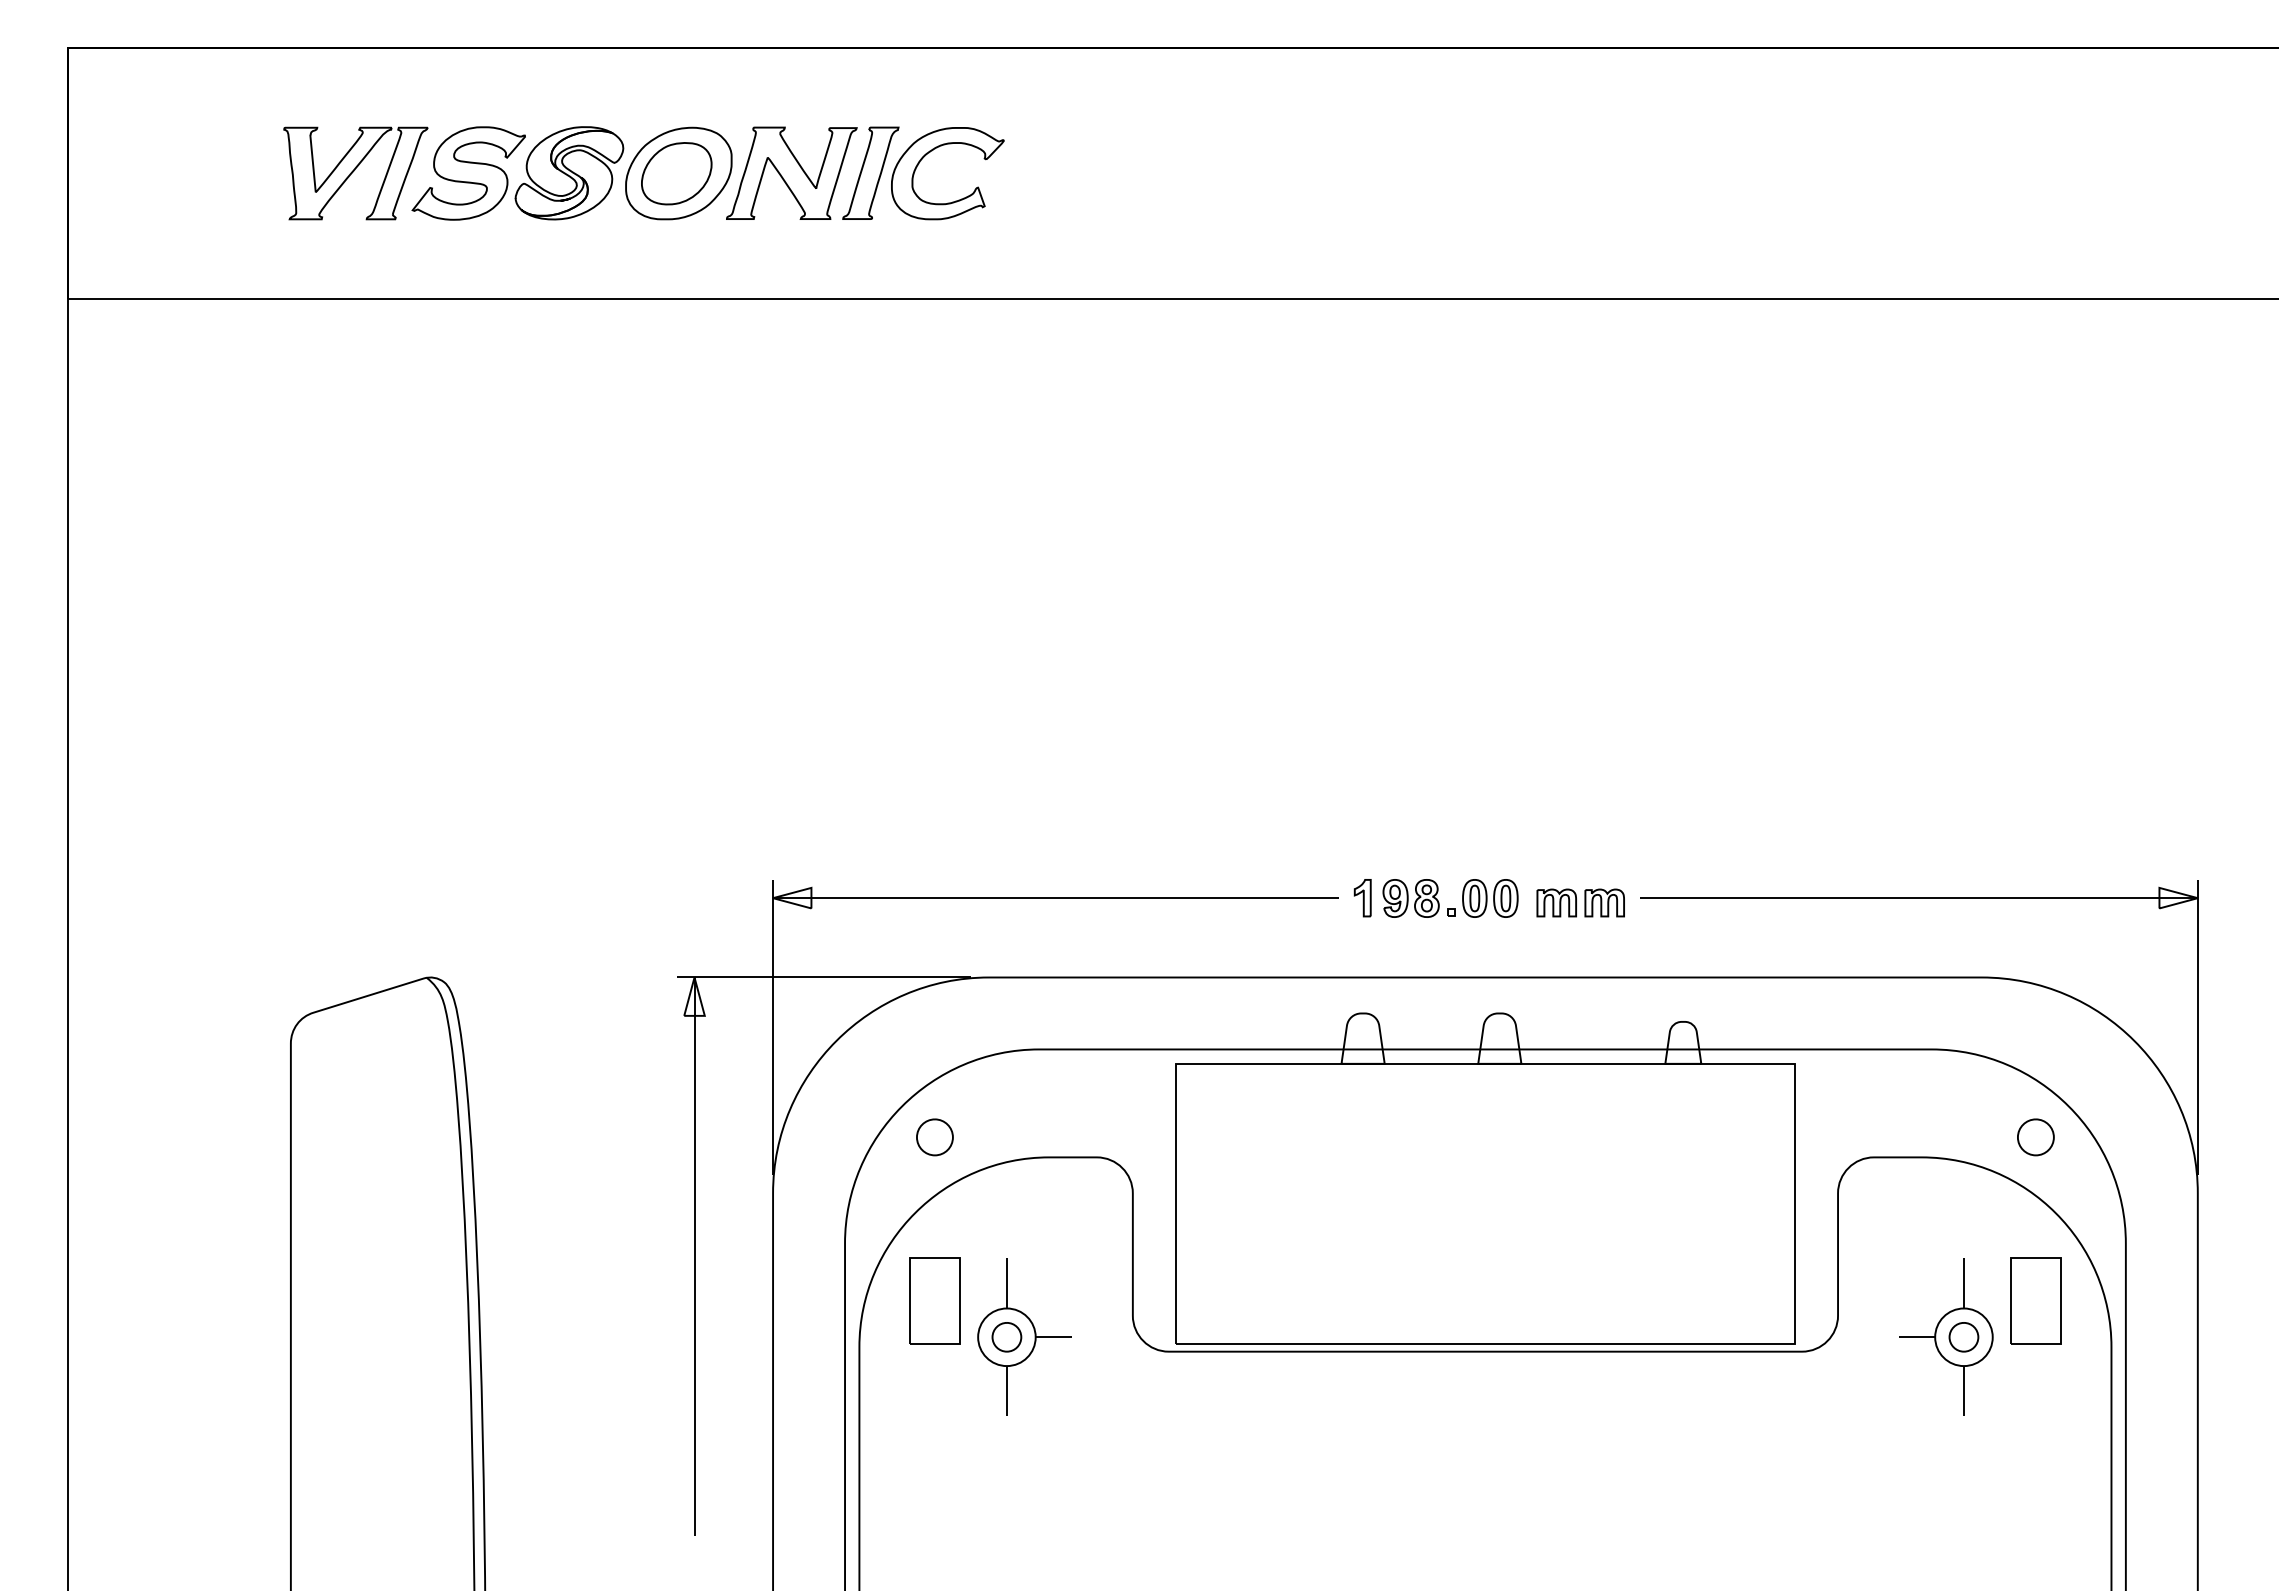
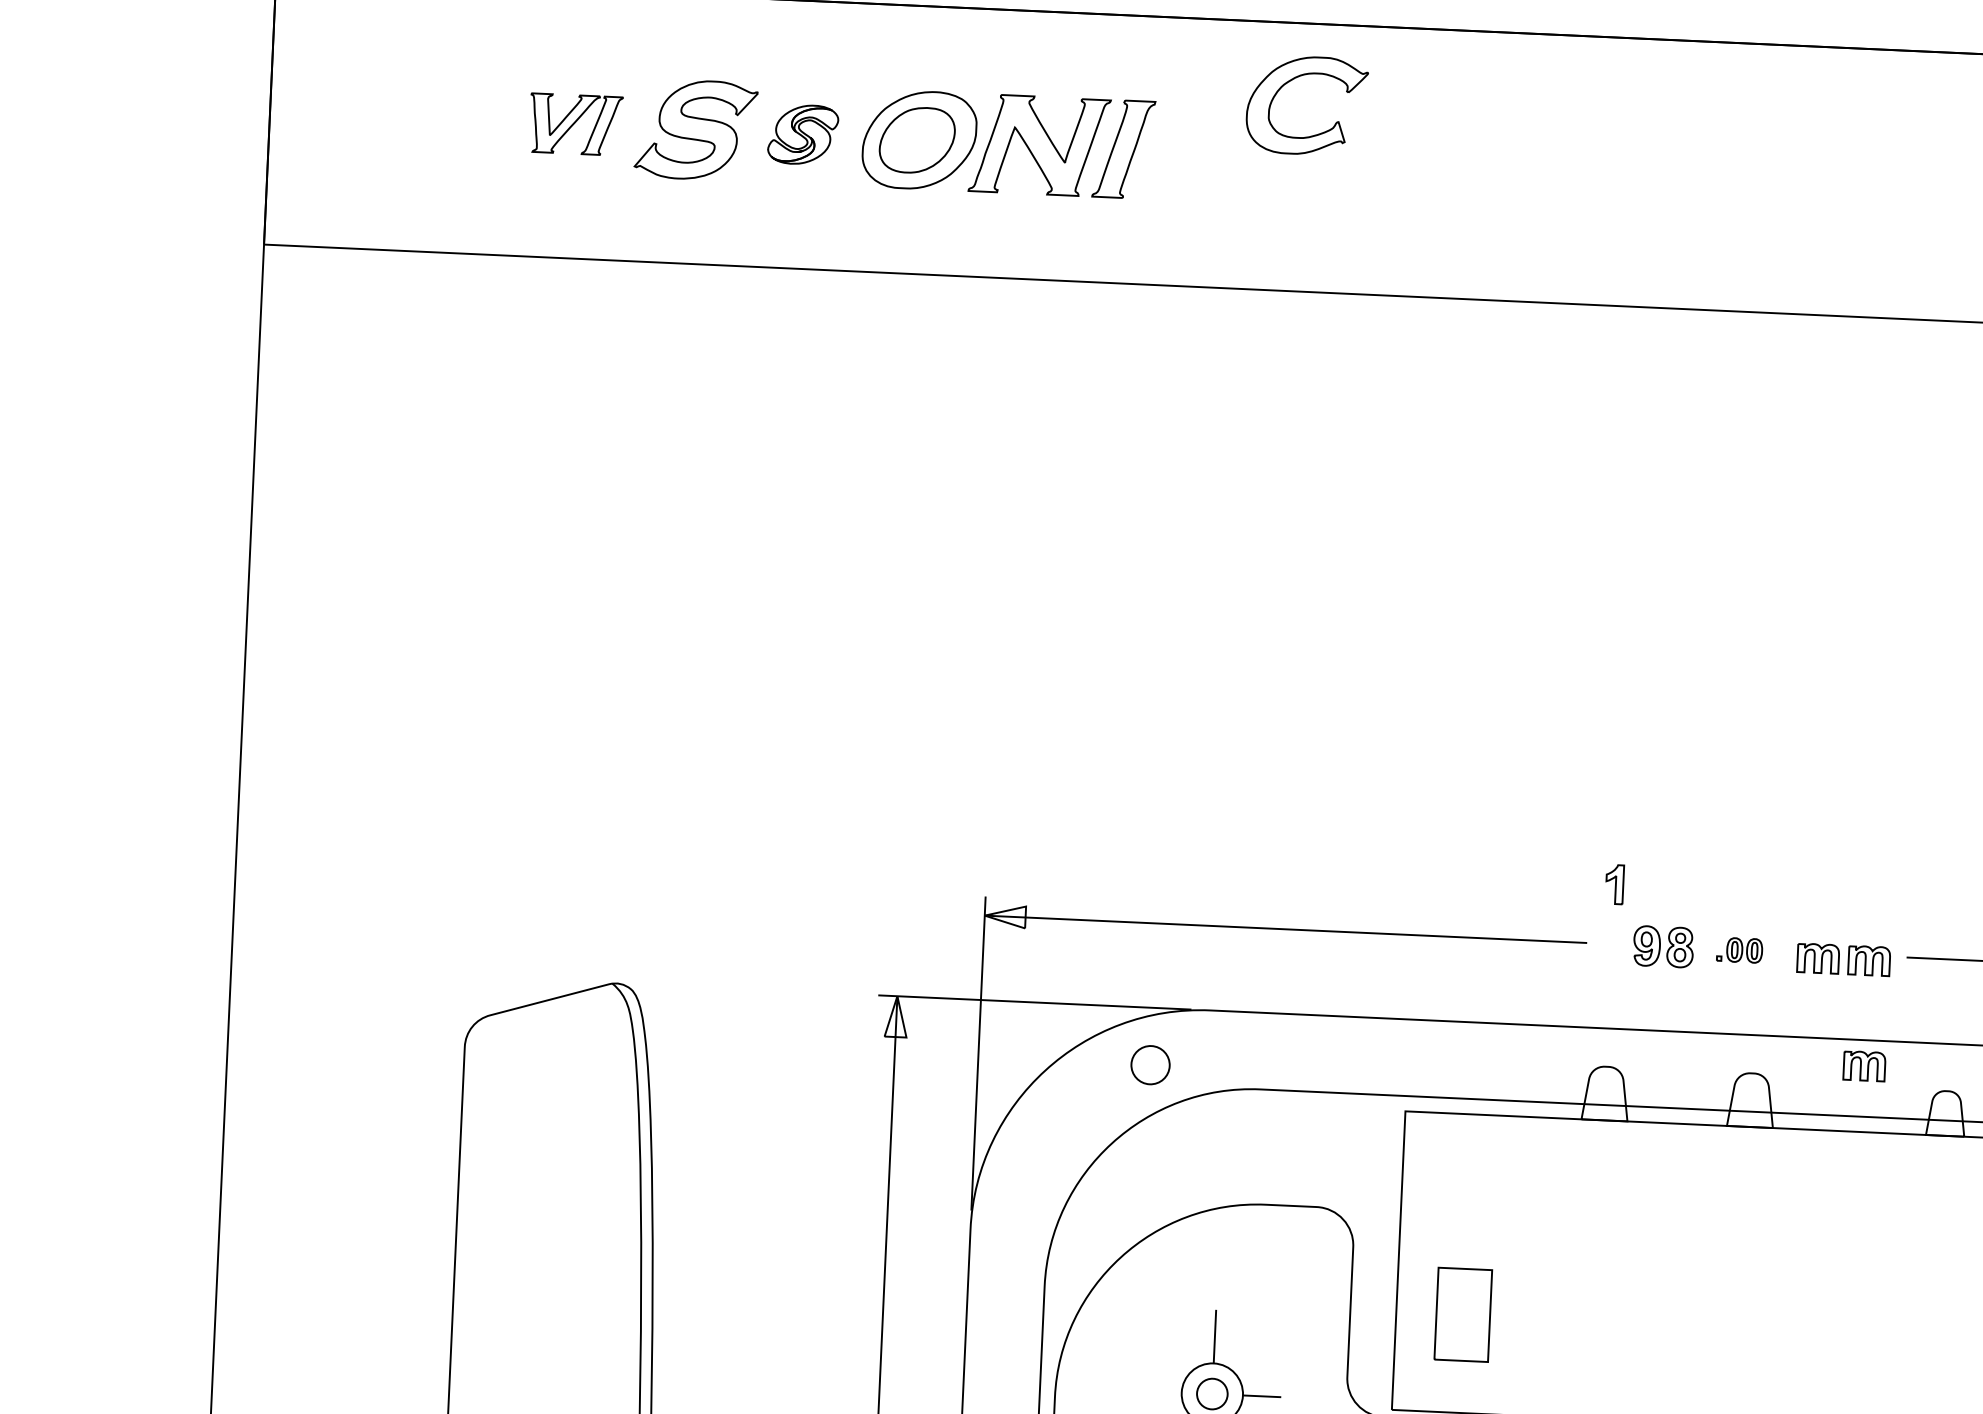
part: (932, 151) -> (1291, 81), moved
part: (355, 173) -> (575, 124), size x0.6
part: (569, 173) -> (803, 134), size x0.6
part: (1362, 898) -> (1614, 884), moved
part: (1482, 898) -> (1739, 950), size x0.6
part: (1604, 1001) -> (1864, 1065), added
part: (934, 1137) -> (1150, 1065), moved
part: (934, 1300) -> (1462, 1313), moved

